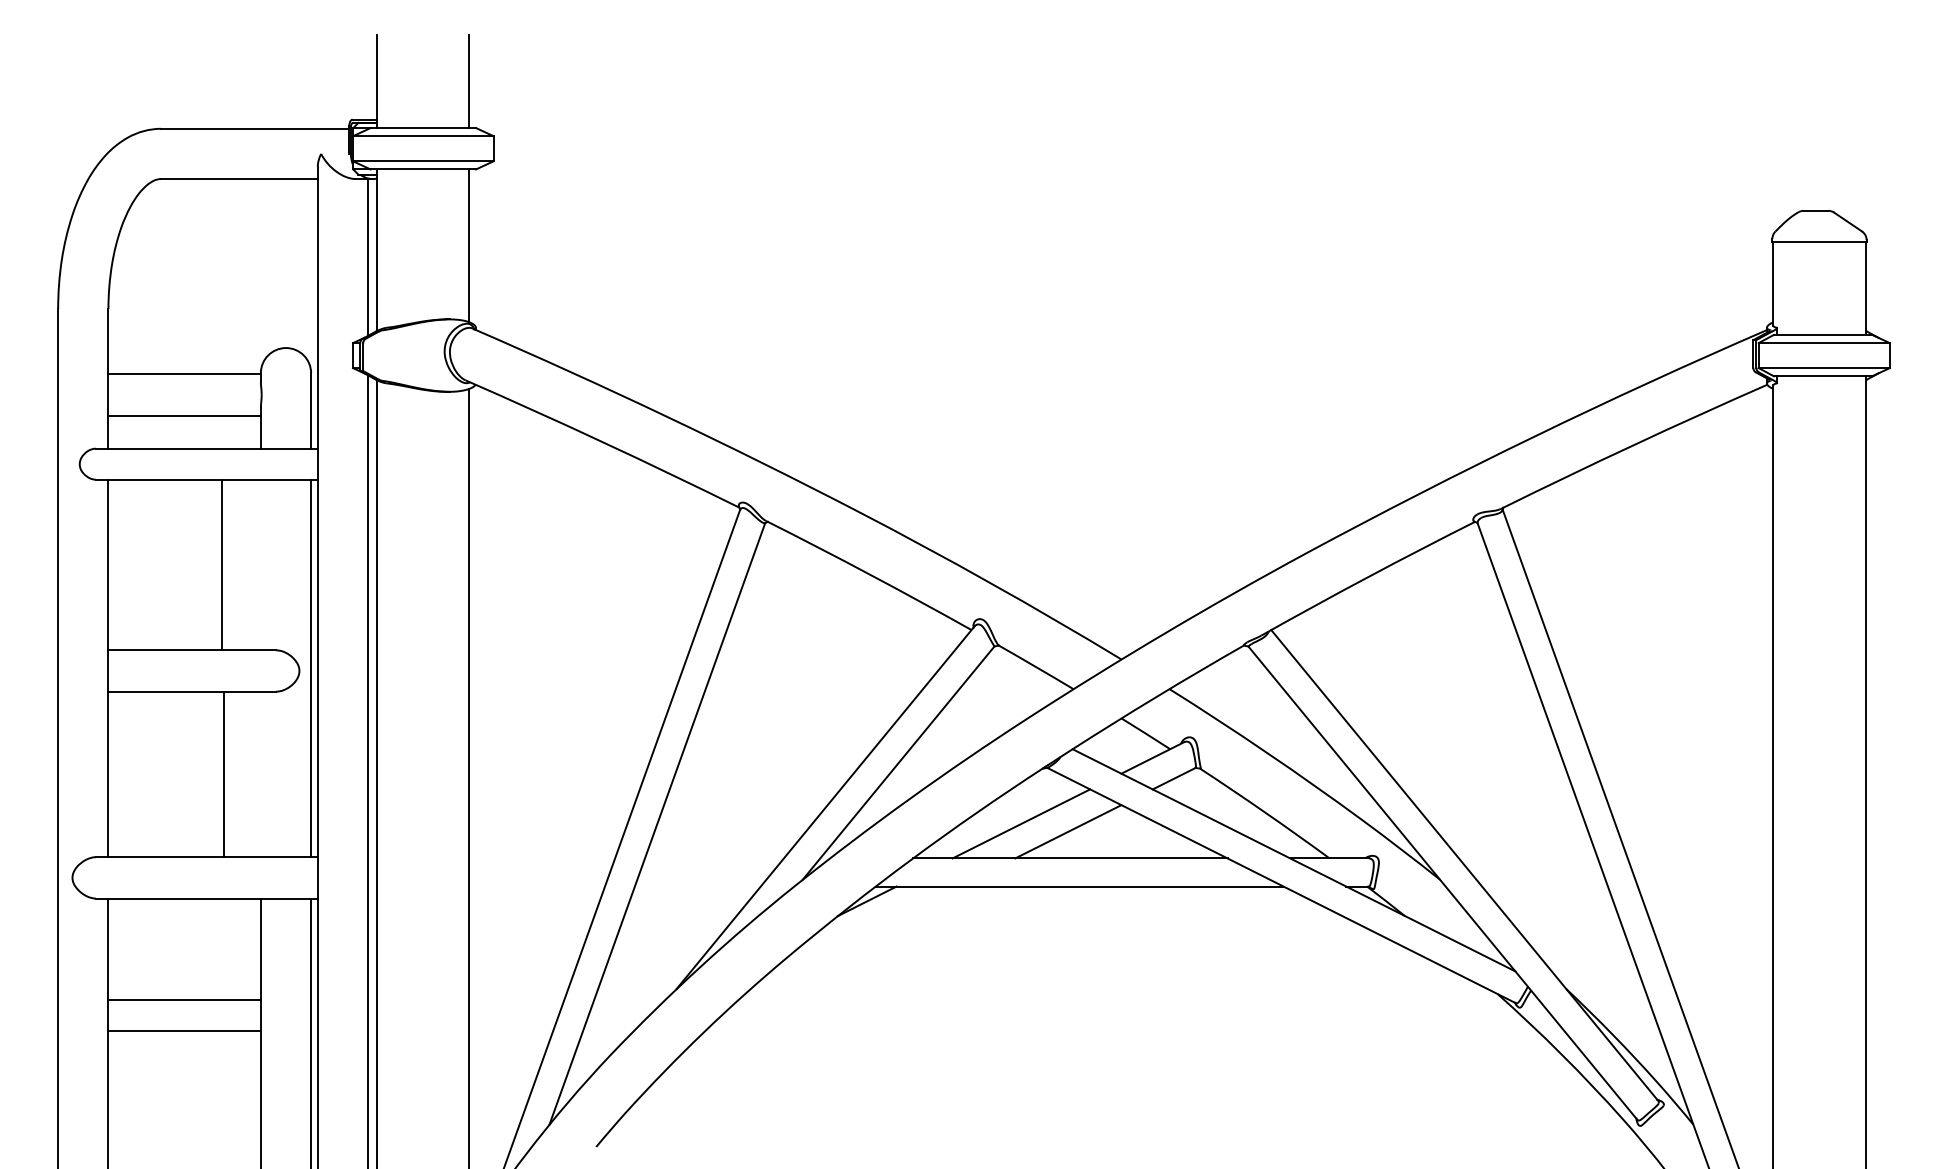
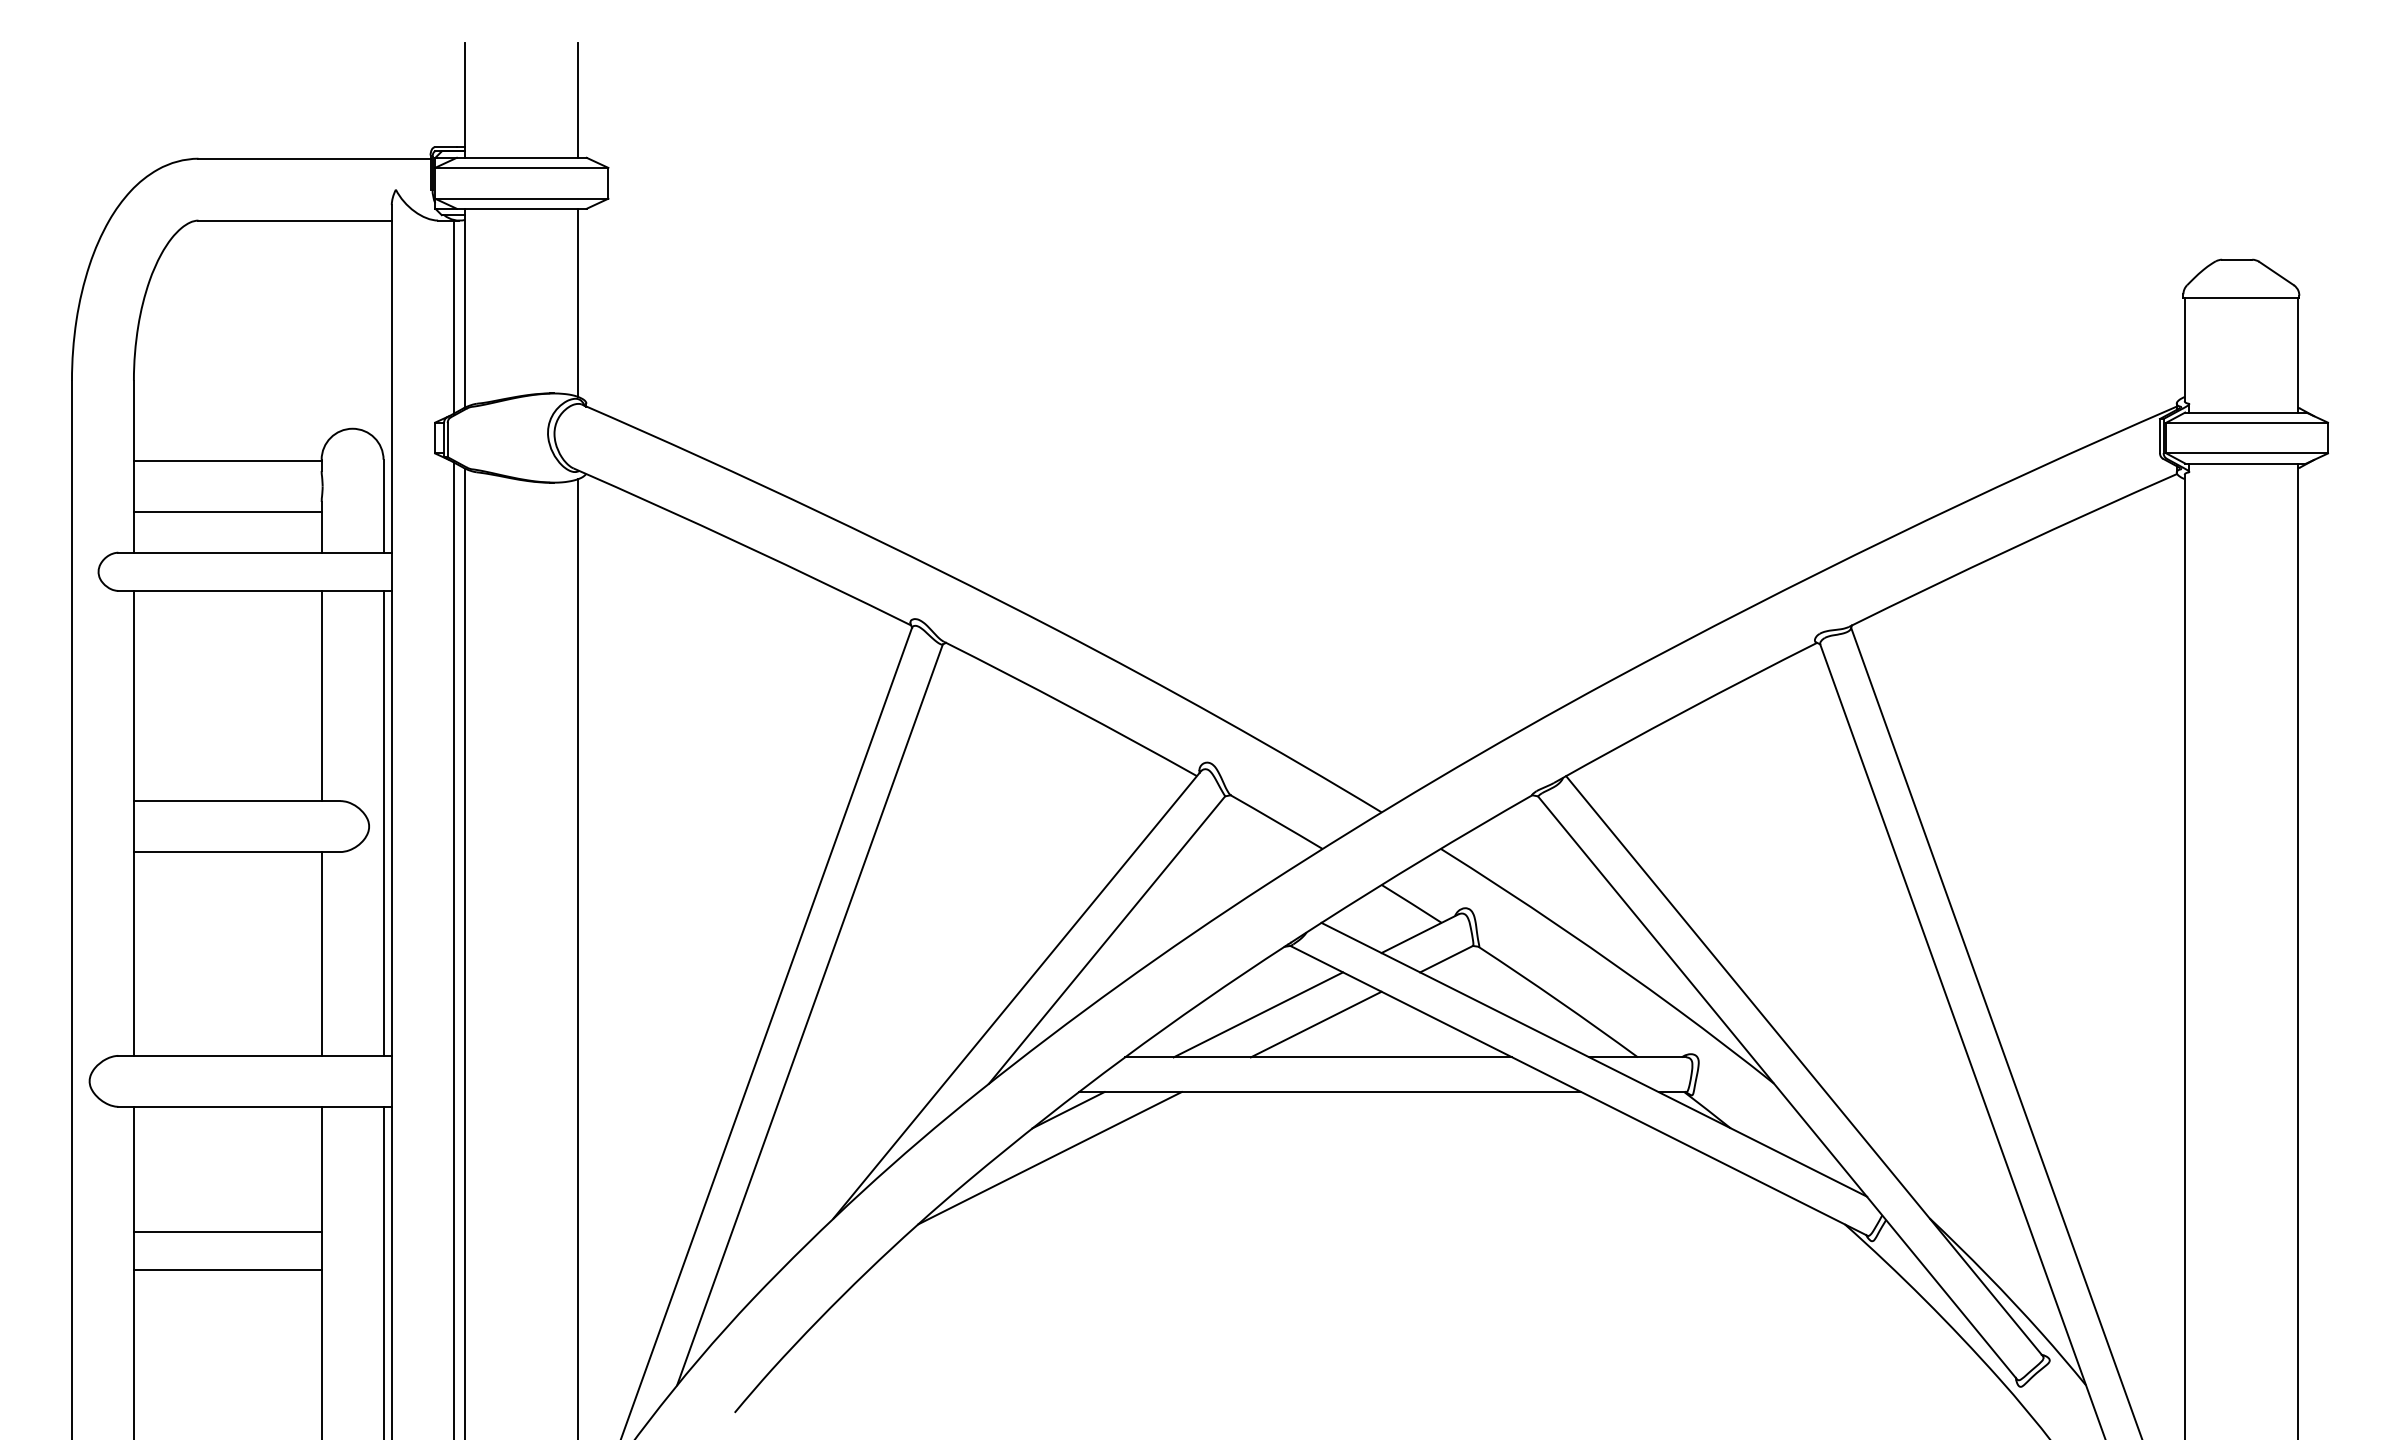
line: (221, 564) -> (321, 695), moved
line: (223, 774) -> (321, 953), moved
line: (851, 940) -> (1049, 1158), added

